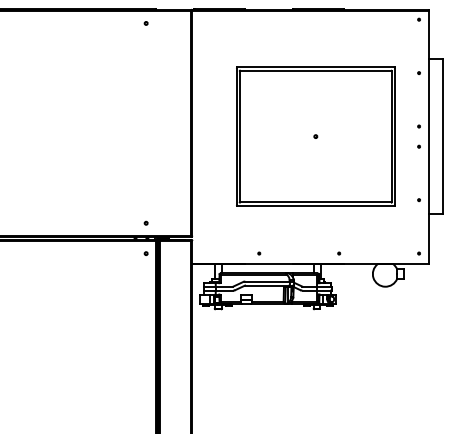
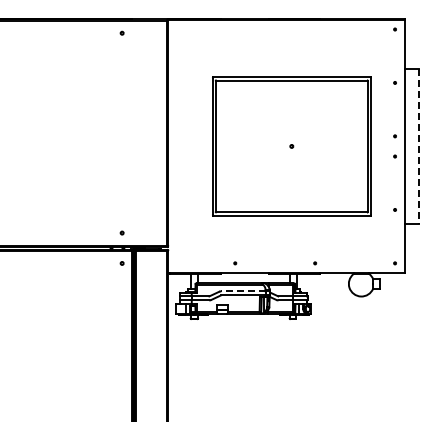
line: (443, 137) -> (419, 147), solid -> dashed
line: (267, 281) -> (243, 291), solid -> dashed

